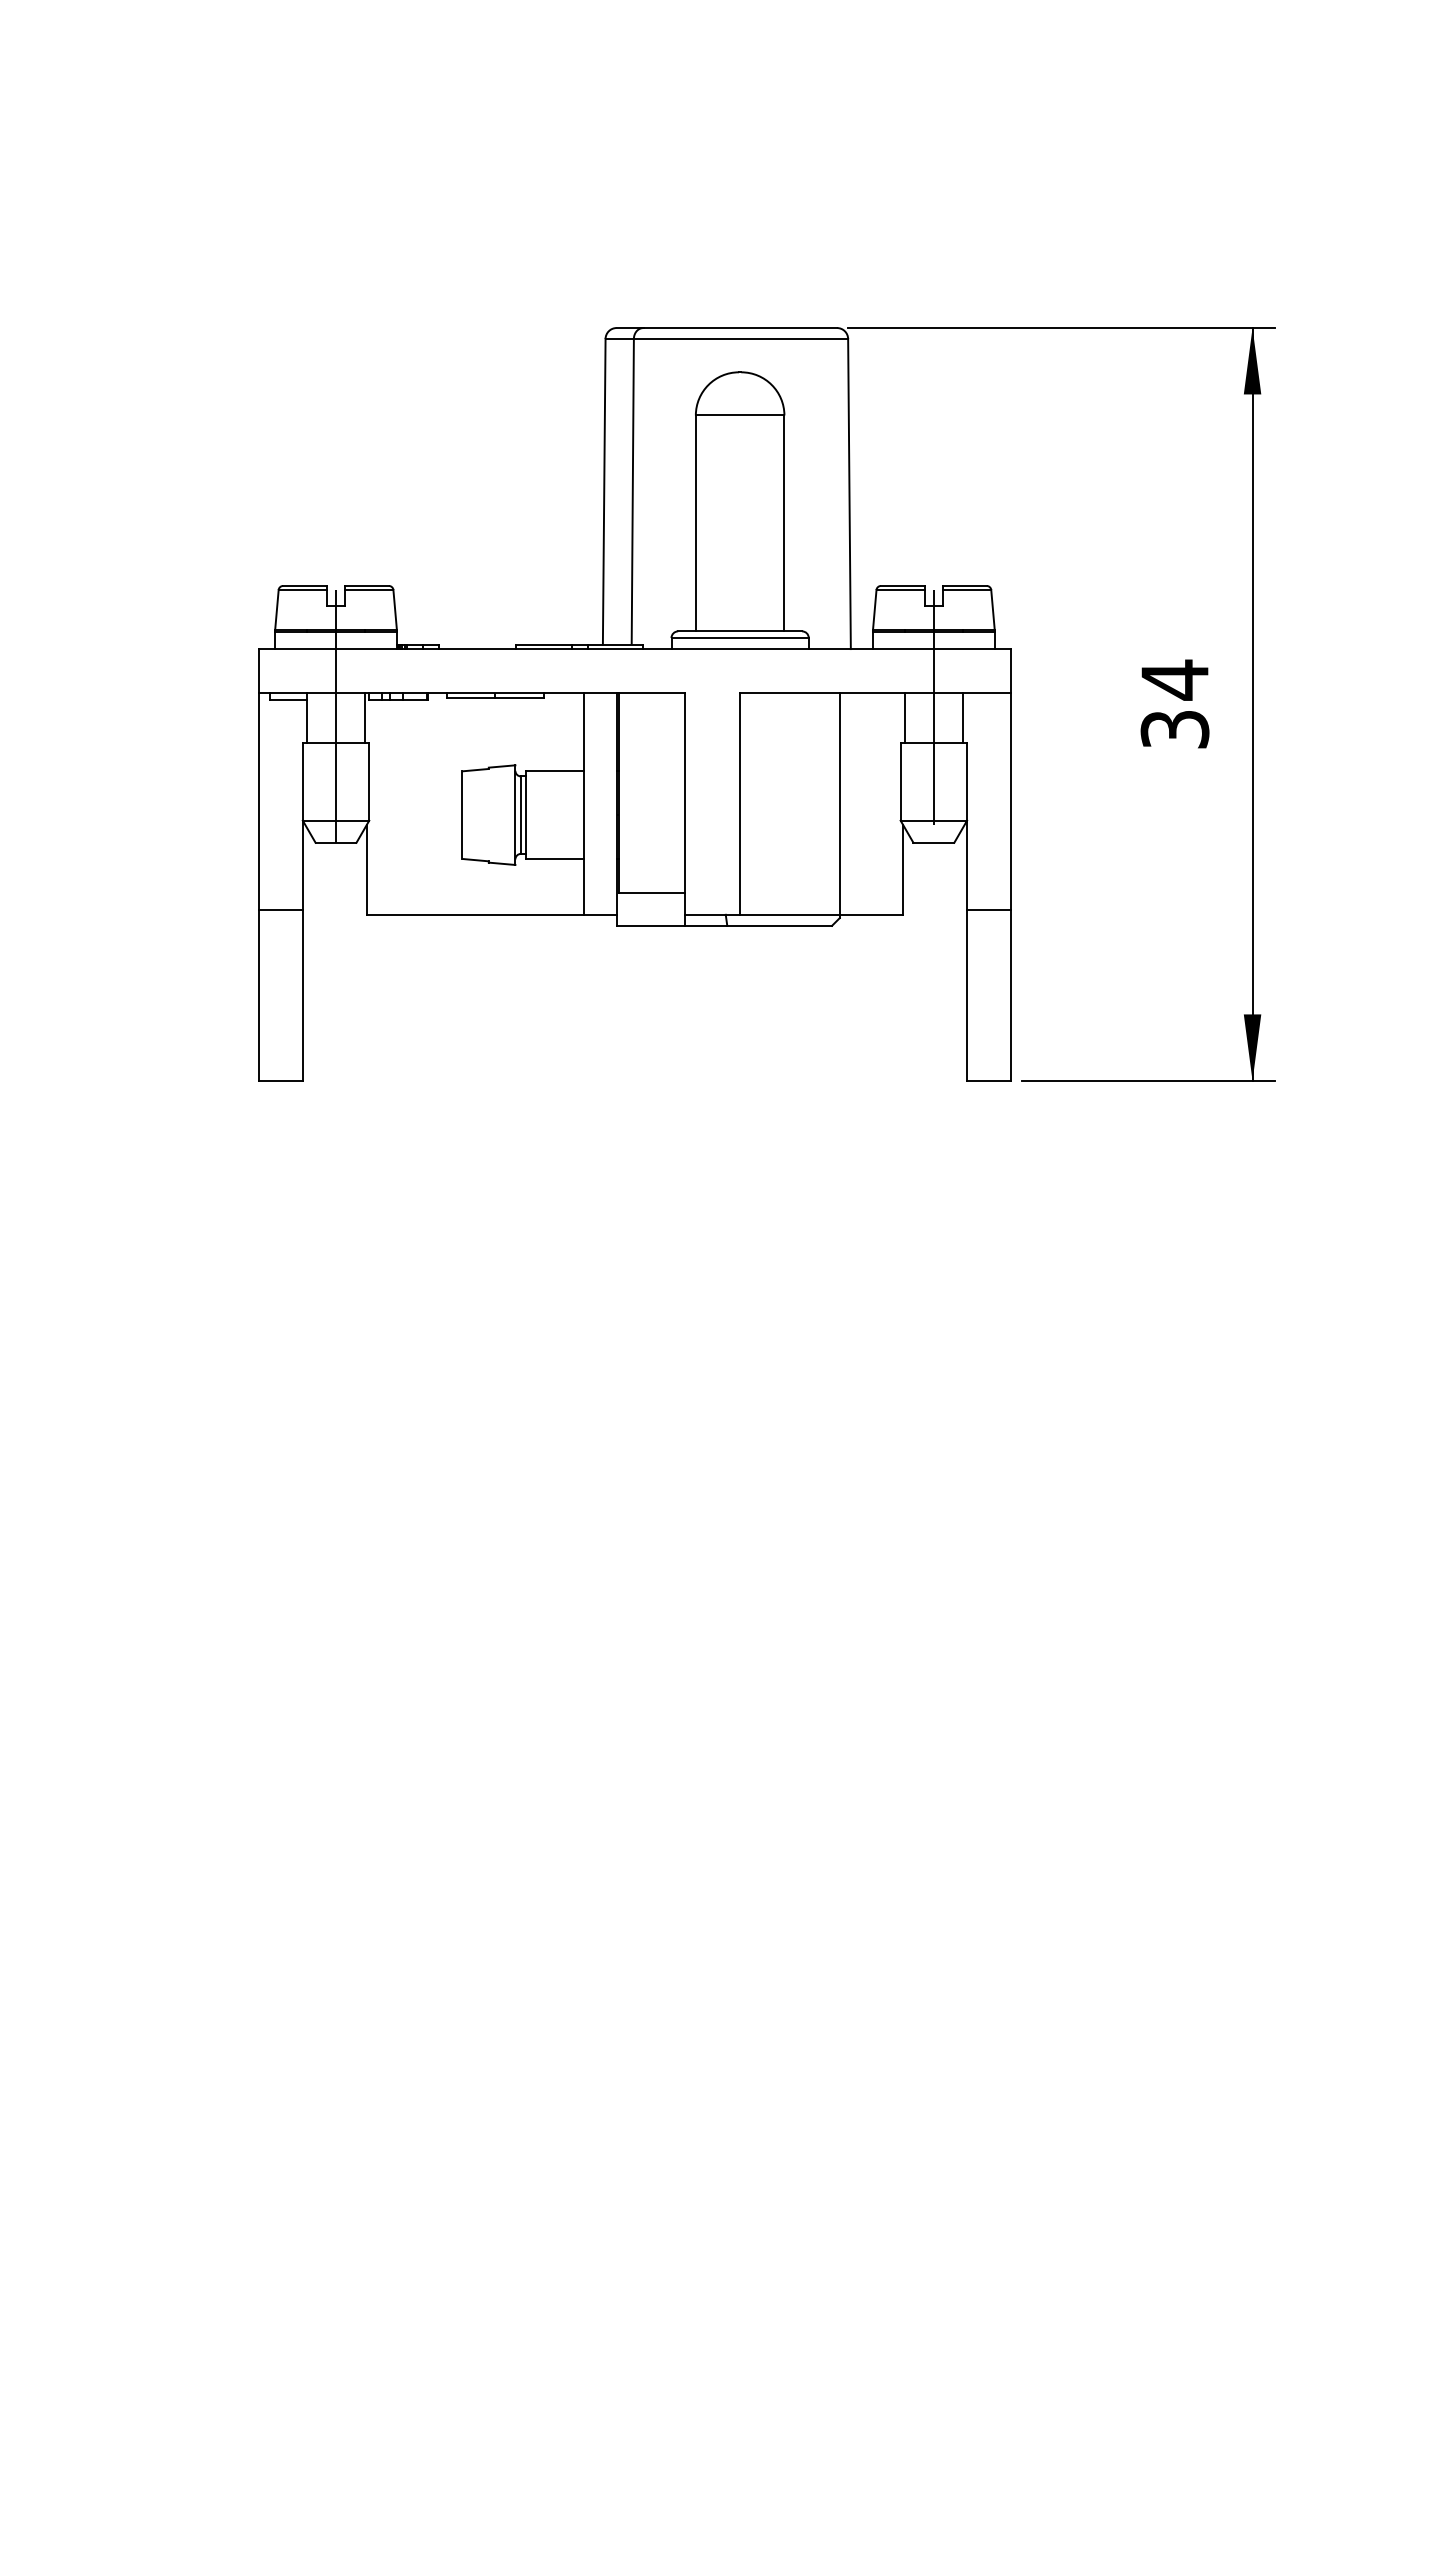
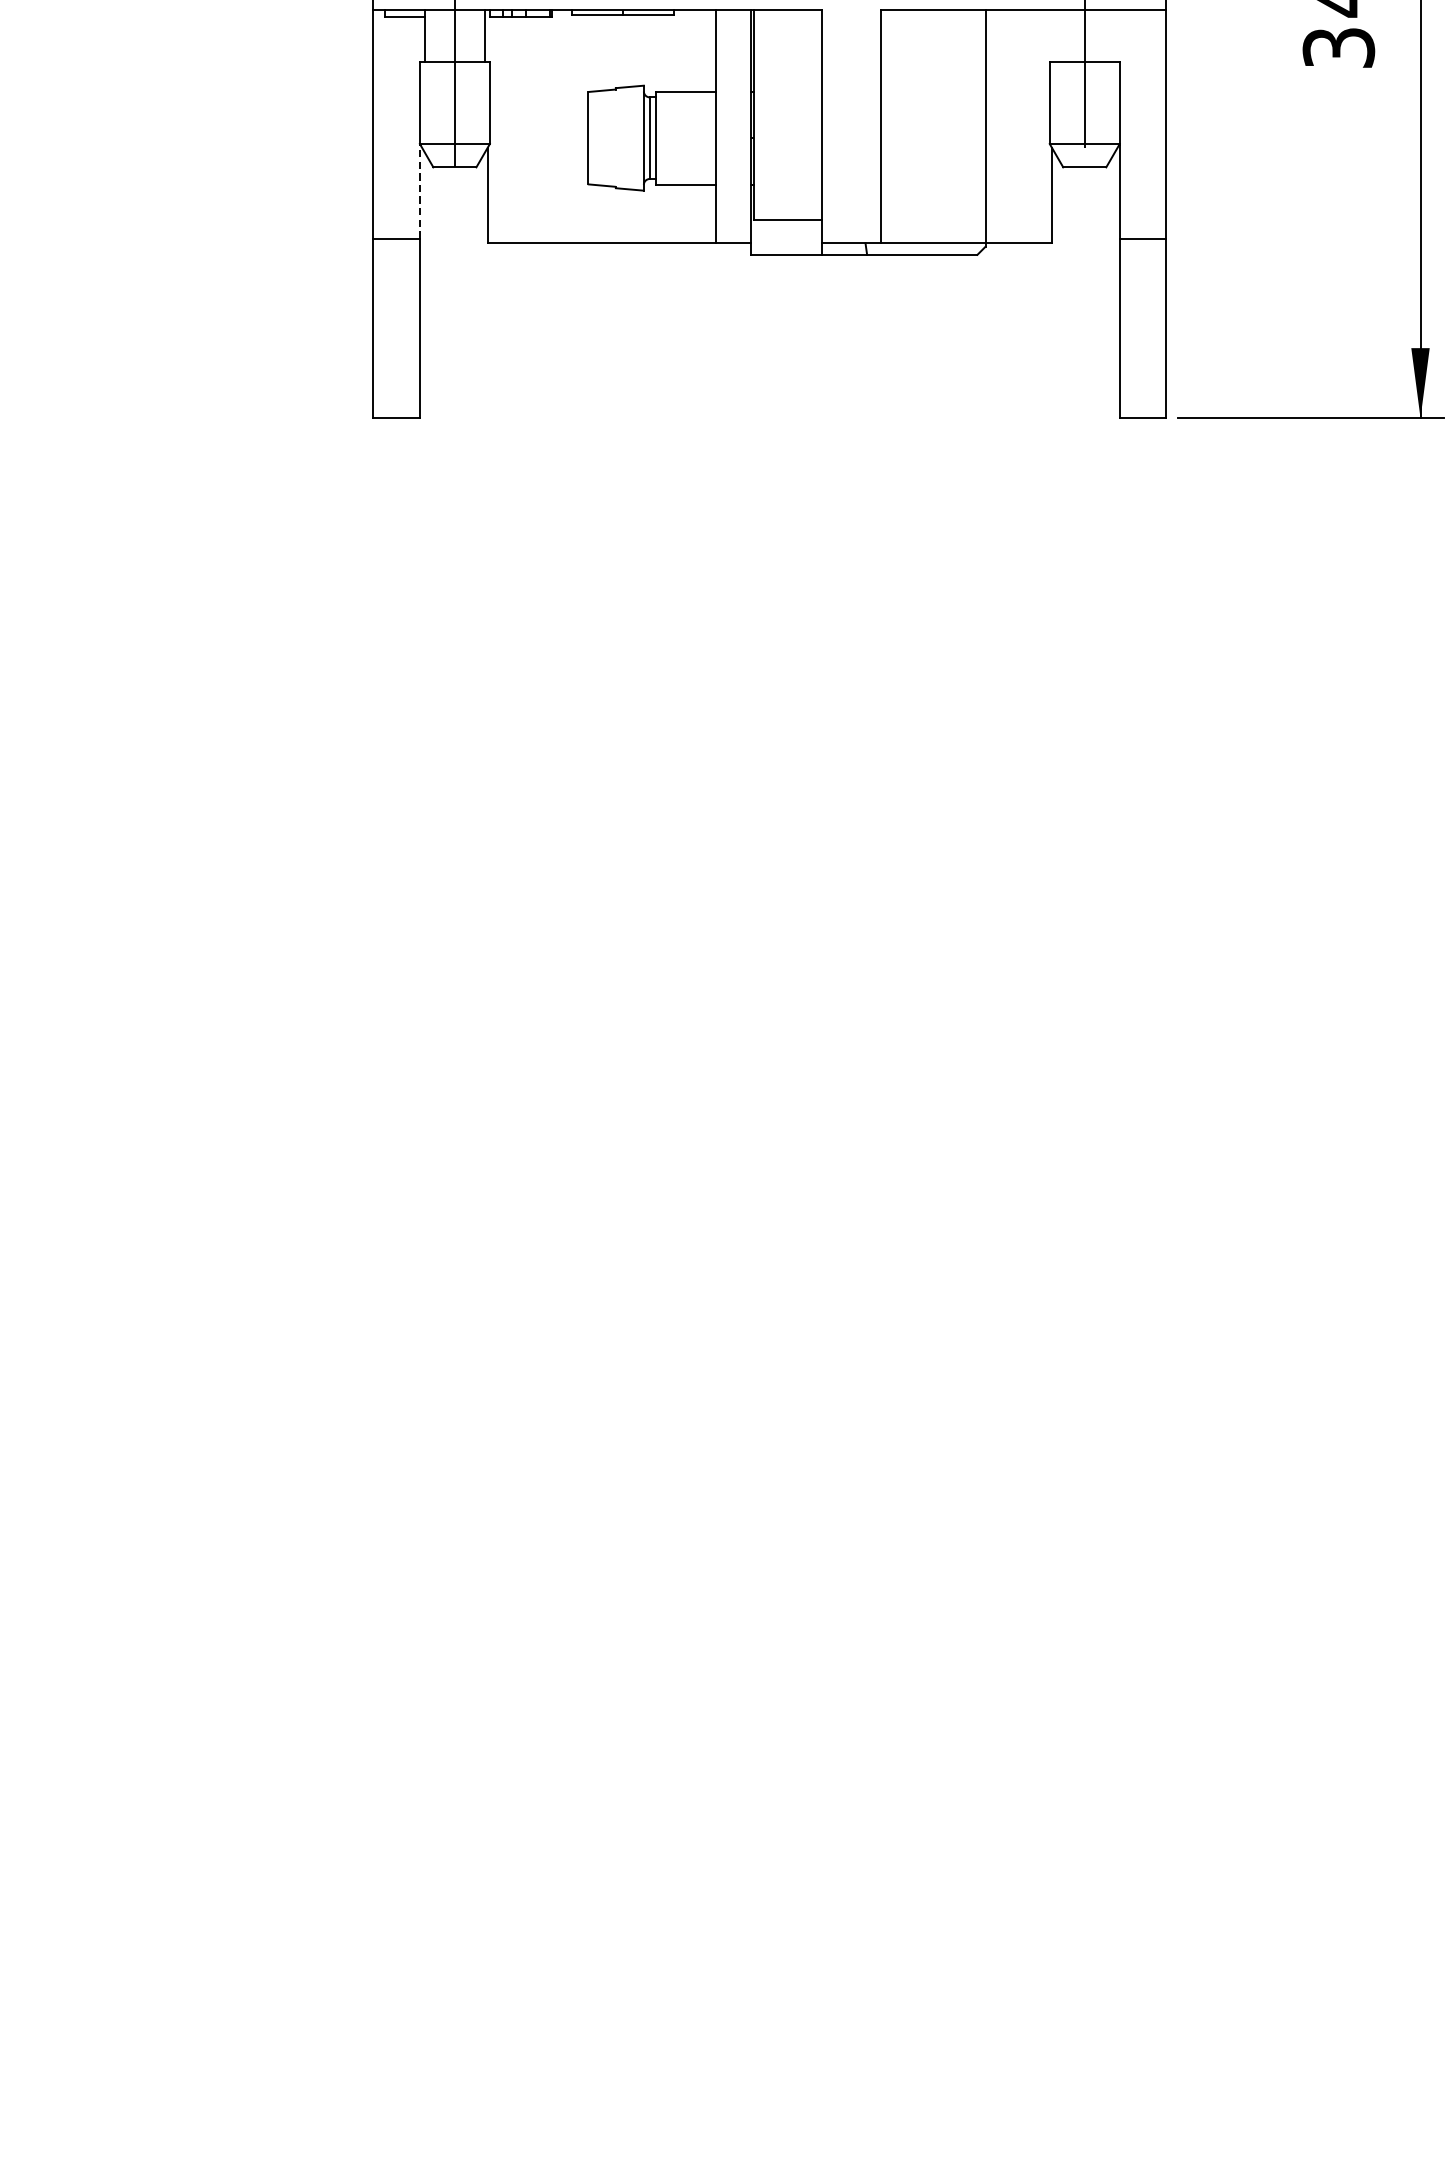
line: (905, 718) -> (1054, 36), removed
line: (962, 718) -> (1114, 36), removed
line: (302, 865) -> (419, 191), solid -> dashed

